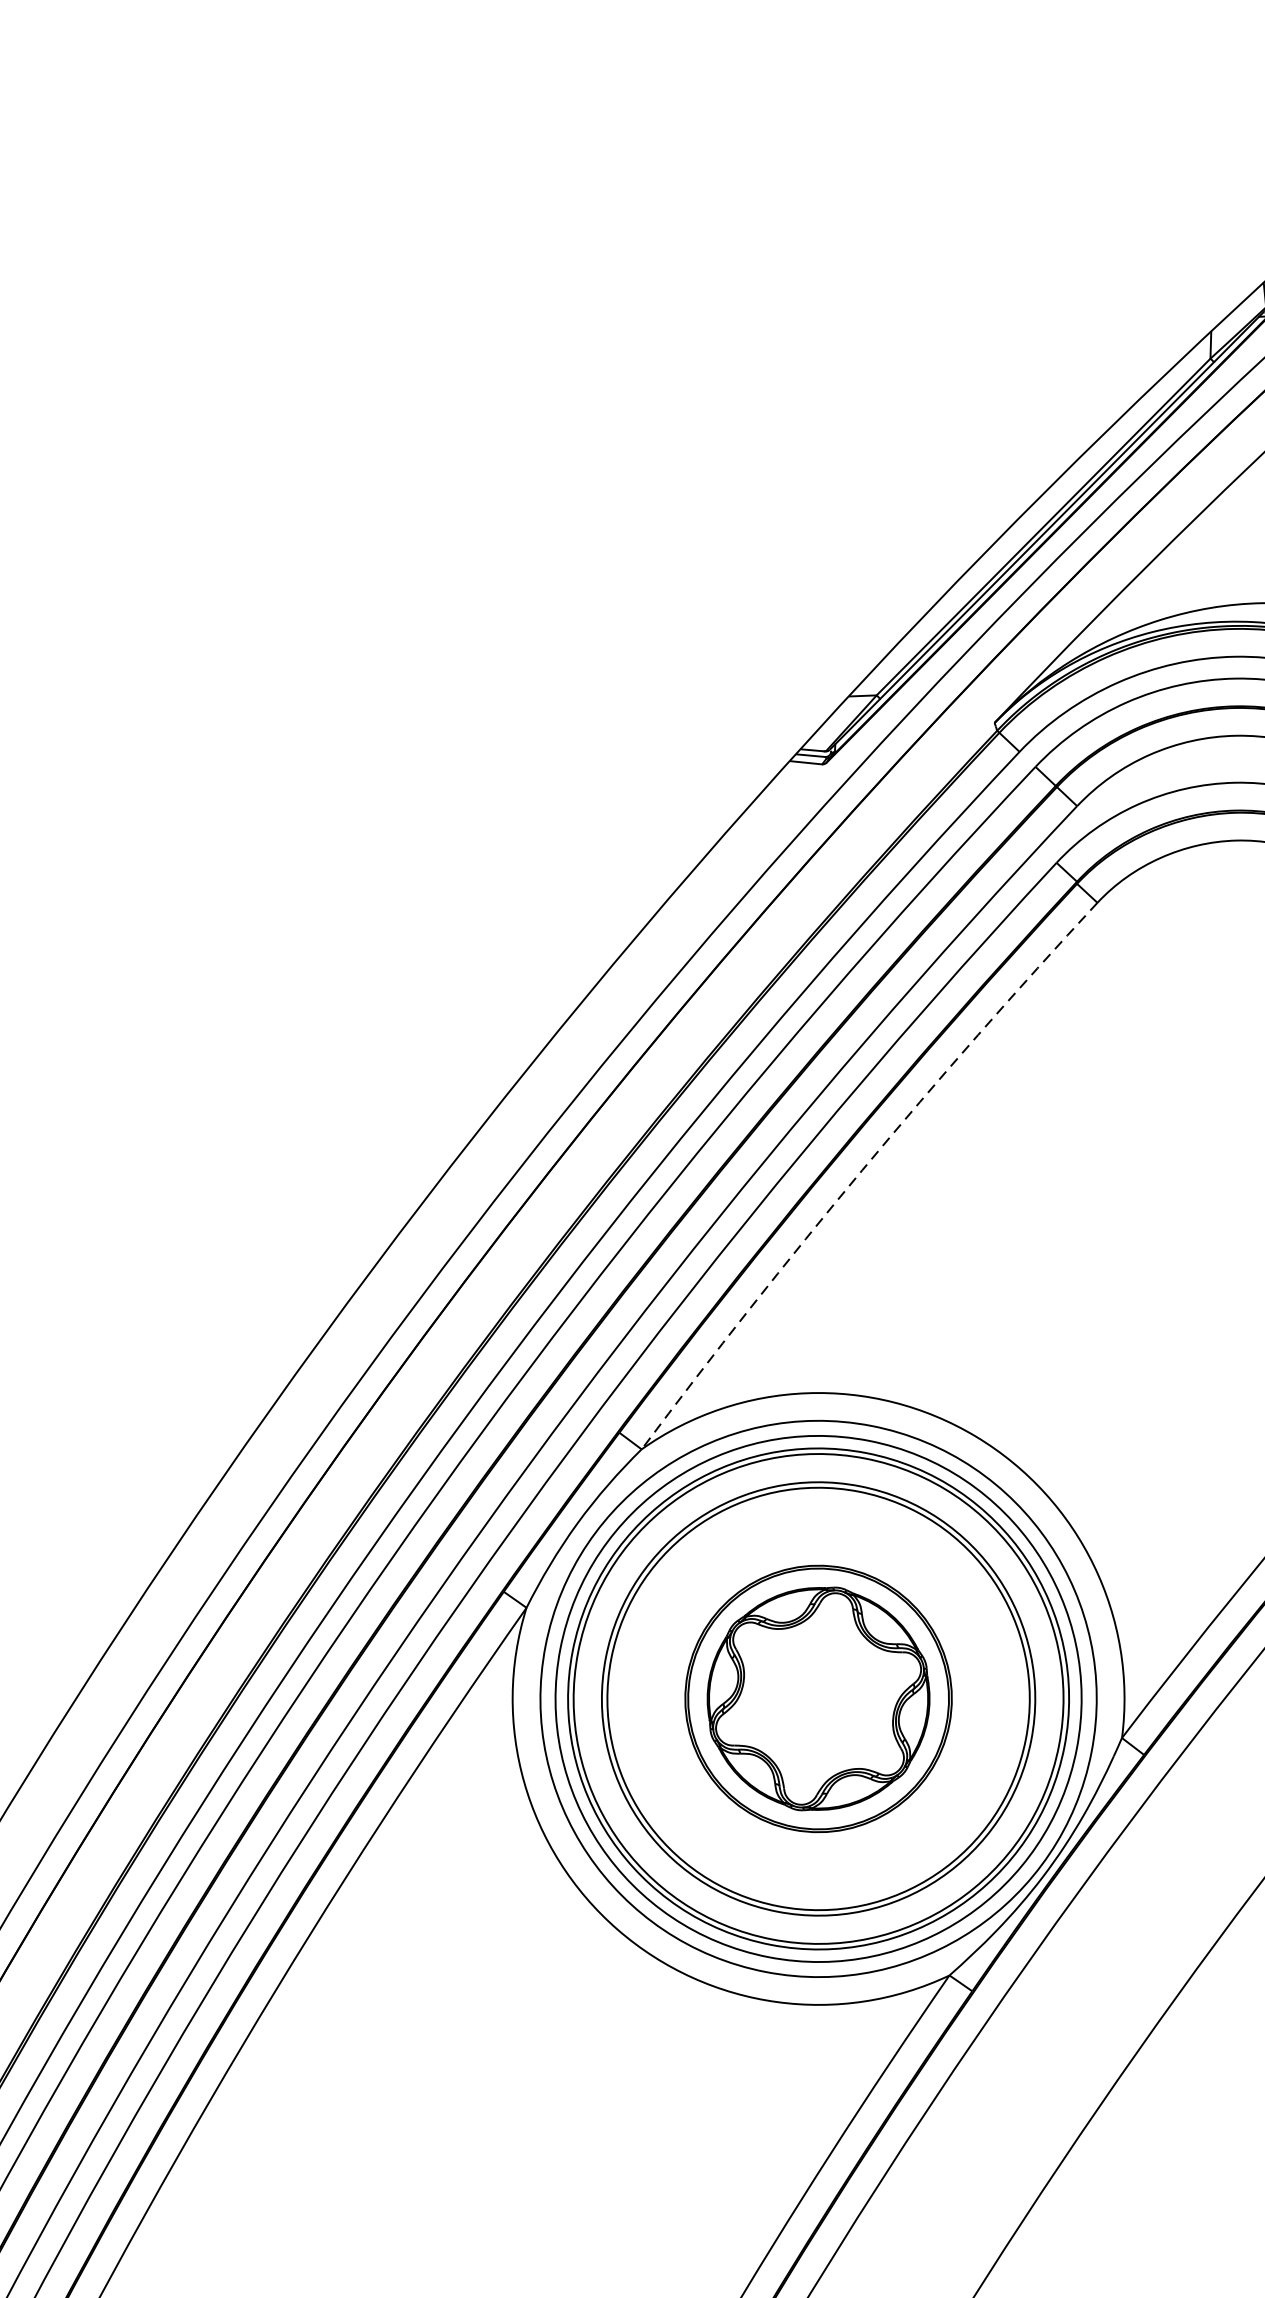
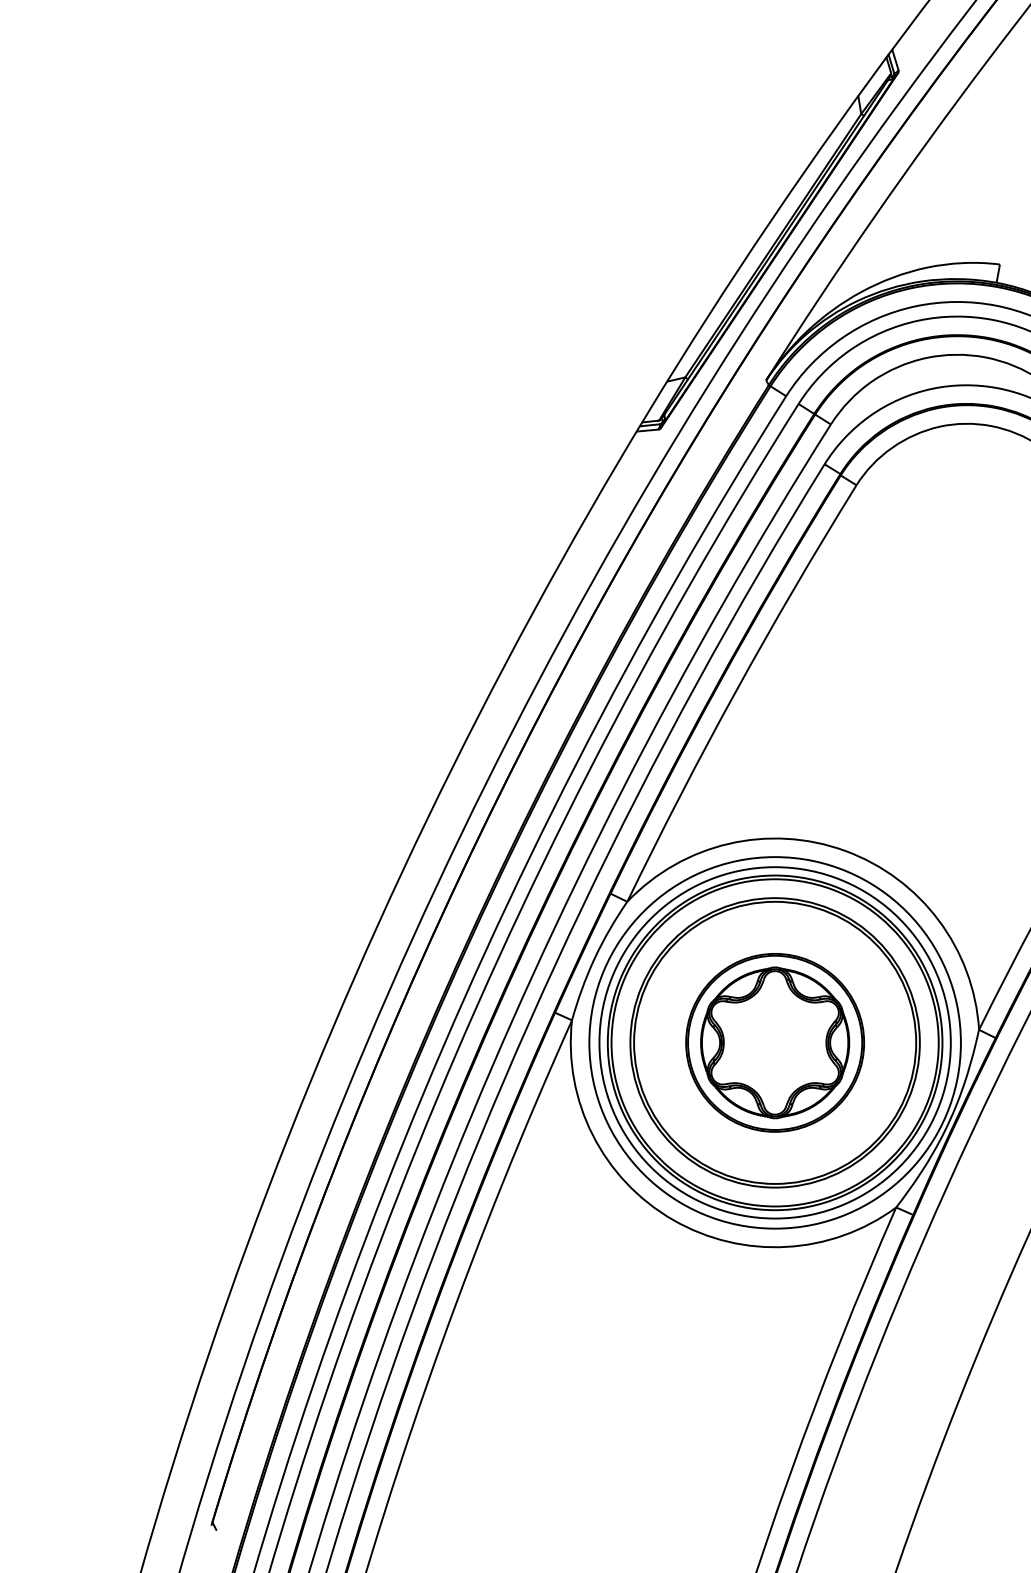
arc: (862, 1170) -> (736, 690), dashed -> solid

